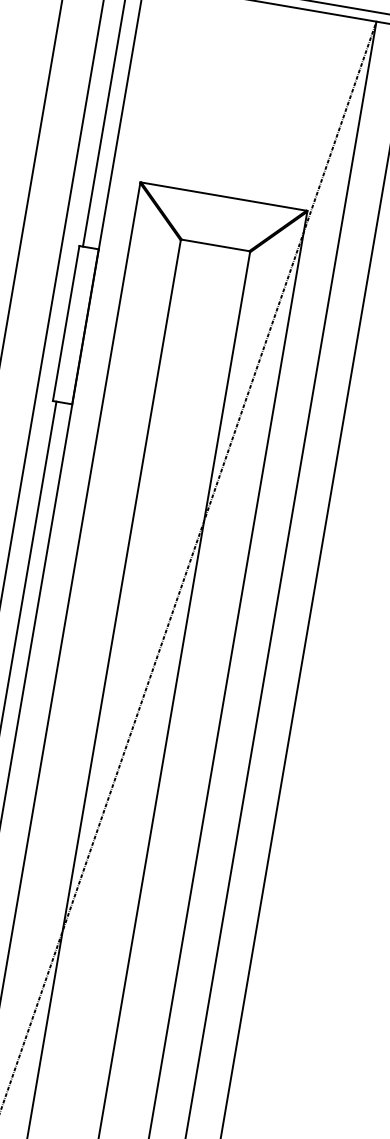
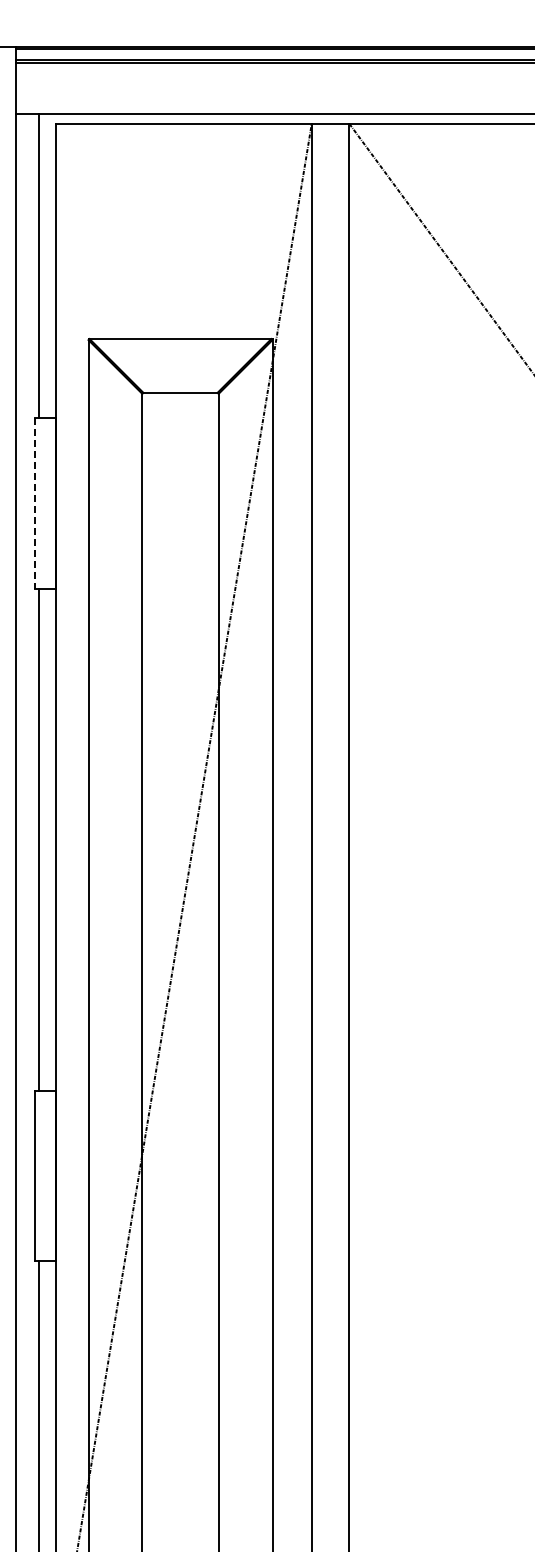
line: (65, 324) -> (34, 504), solid -> dashed

